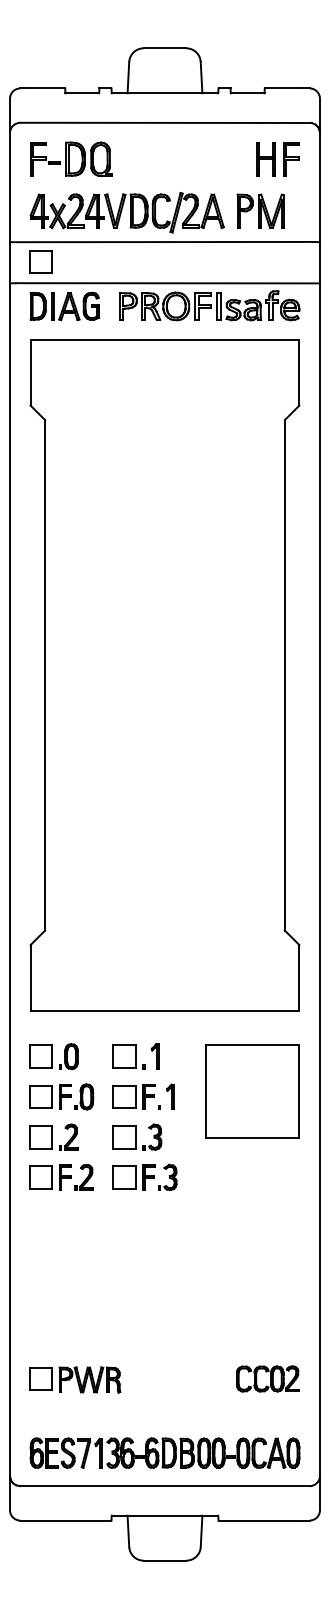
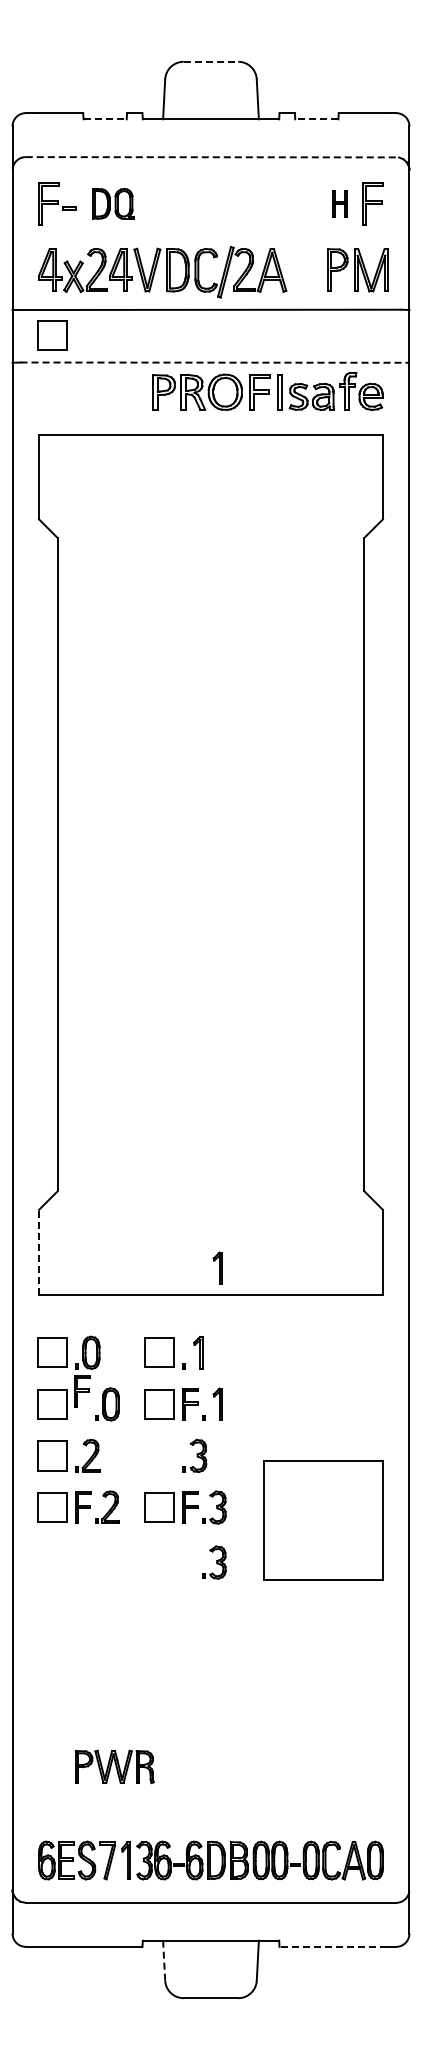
line: (165, 48) -> (211, 61), solid -> dashed
line: (82, 93) -> (105, 119), solid -> dashed
line: (247, 93) -> (316, 119), solid -> dashed
line: (166, 123) -> (212, 157), solid -> dashed
part: (88, 159) -> (113, 203), size x0.7
part: (265, 159) -> (339, 203), size x0.6
part: (260, 211) -> (357, 270), moved
line: (168, 283) -> (215, 362), solid -> dashed
part: (64, 305) -> (82, 391), removed
line: (31, 977) -> (39, 1251), solid -> dashed
part: (170, 989) -> (217, 1267), added
part: (252, 1091) -> (323, 1520), moved
part: (65, 1096) -> (82, 1391), moved
part: (124, 1136) -> (159, 1455), removed
part: (167, 1220) -> (214, 1562), added
part: (41, 1378) -> (52, 1765), removed
part: (267, 1378) -> (342, 1765), removed
line: (260, 1520) -> (333, 1946), solid -> dashed
line: (128, 1531) -> (164, 1960), solid -> dashed

